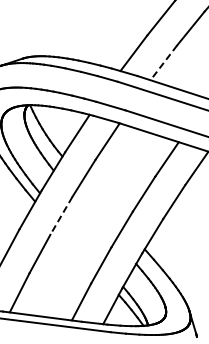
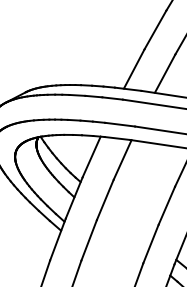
line: (163, 62) -> (164, 73), dashed -> solid
line: (61, 215) -> (89, 240), dashed -> solid

